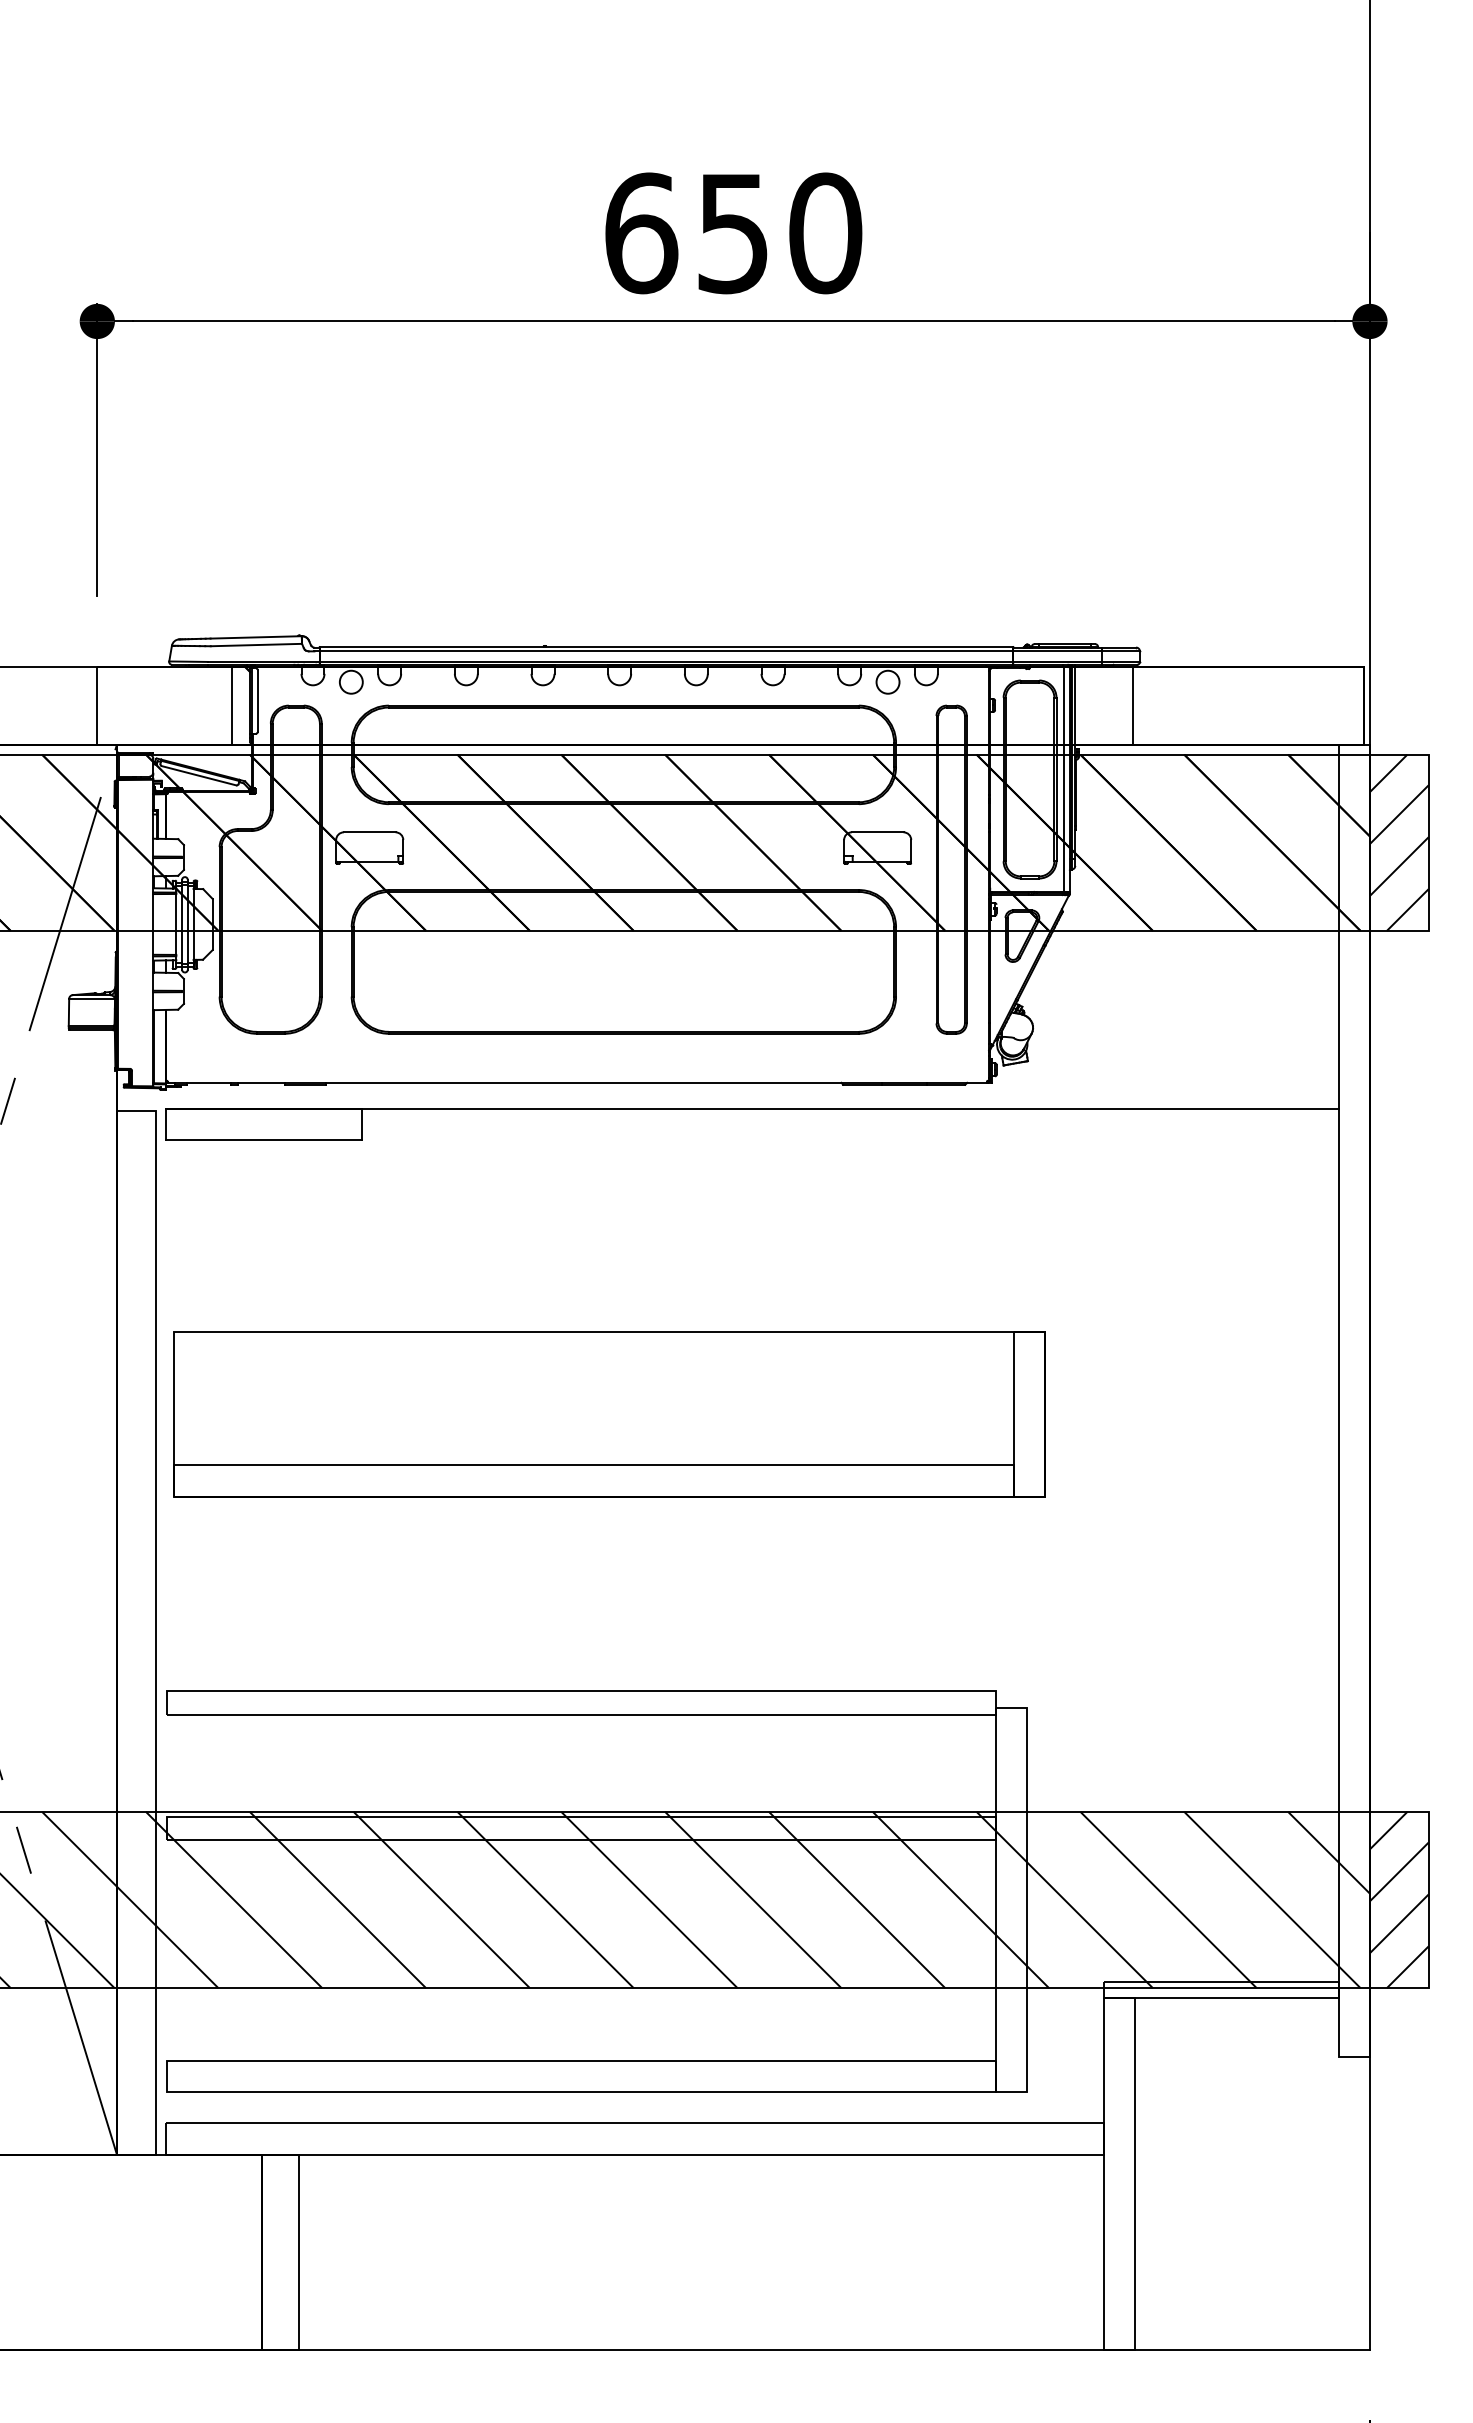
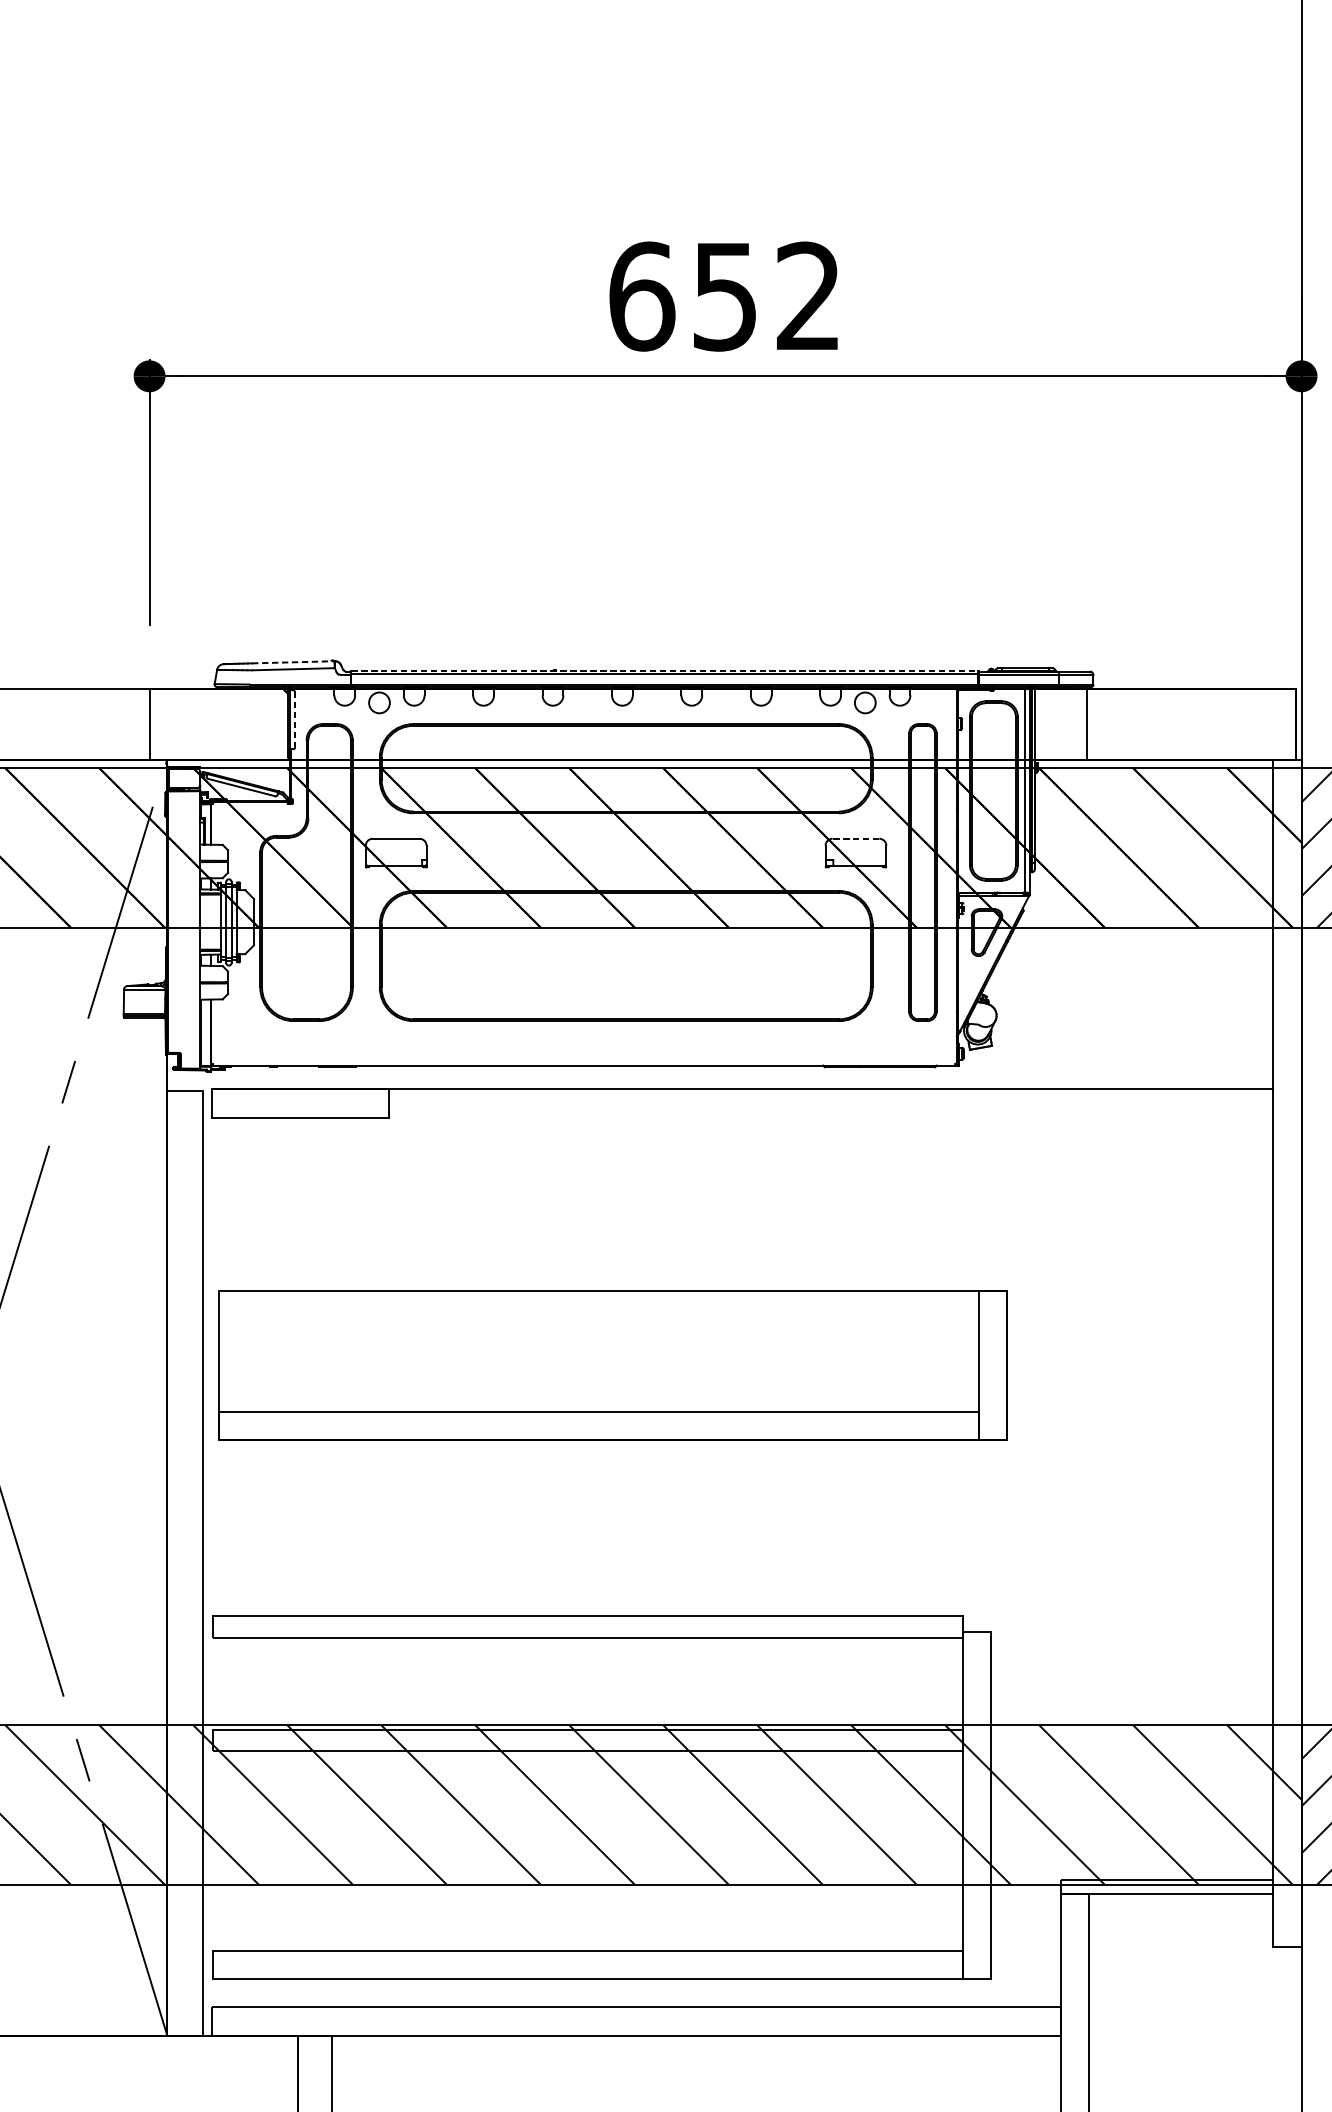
text: (825, 233) -> (808, 296), 650 -> 652
line: (256, 637) -> (293, 662), solid -> dashed
line: (667, 646) -> (665, 670), solid -> dashed
line: (257, 701) -> (294, 720), solid -> dashed
line: (232, 705) -> (271, 723), removed
line: (877, 832) -> (855, 838), solid -> dashed

